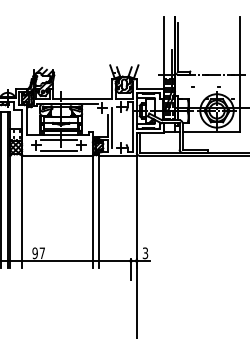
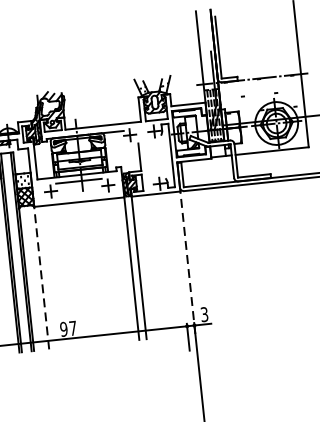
line: (111, 127) -> (144, 158), removed
line: (58, 151) -> (80, 196), removed
line: (22, 210) -> (42, 276), solid -> dashed
line: (136, 210) -> (187, 261), solid -> dashed

